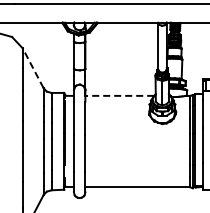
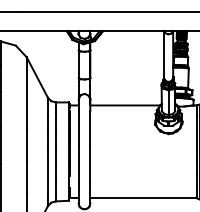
line: (32, 67) -> (36, 76), dashed -> solid
line: (119, 95) -> (124, 105), dashed -> solid

